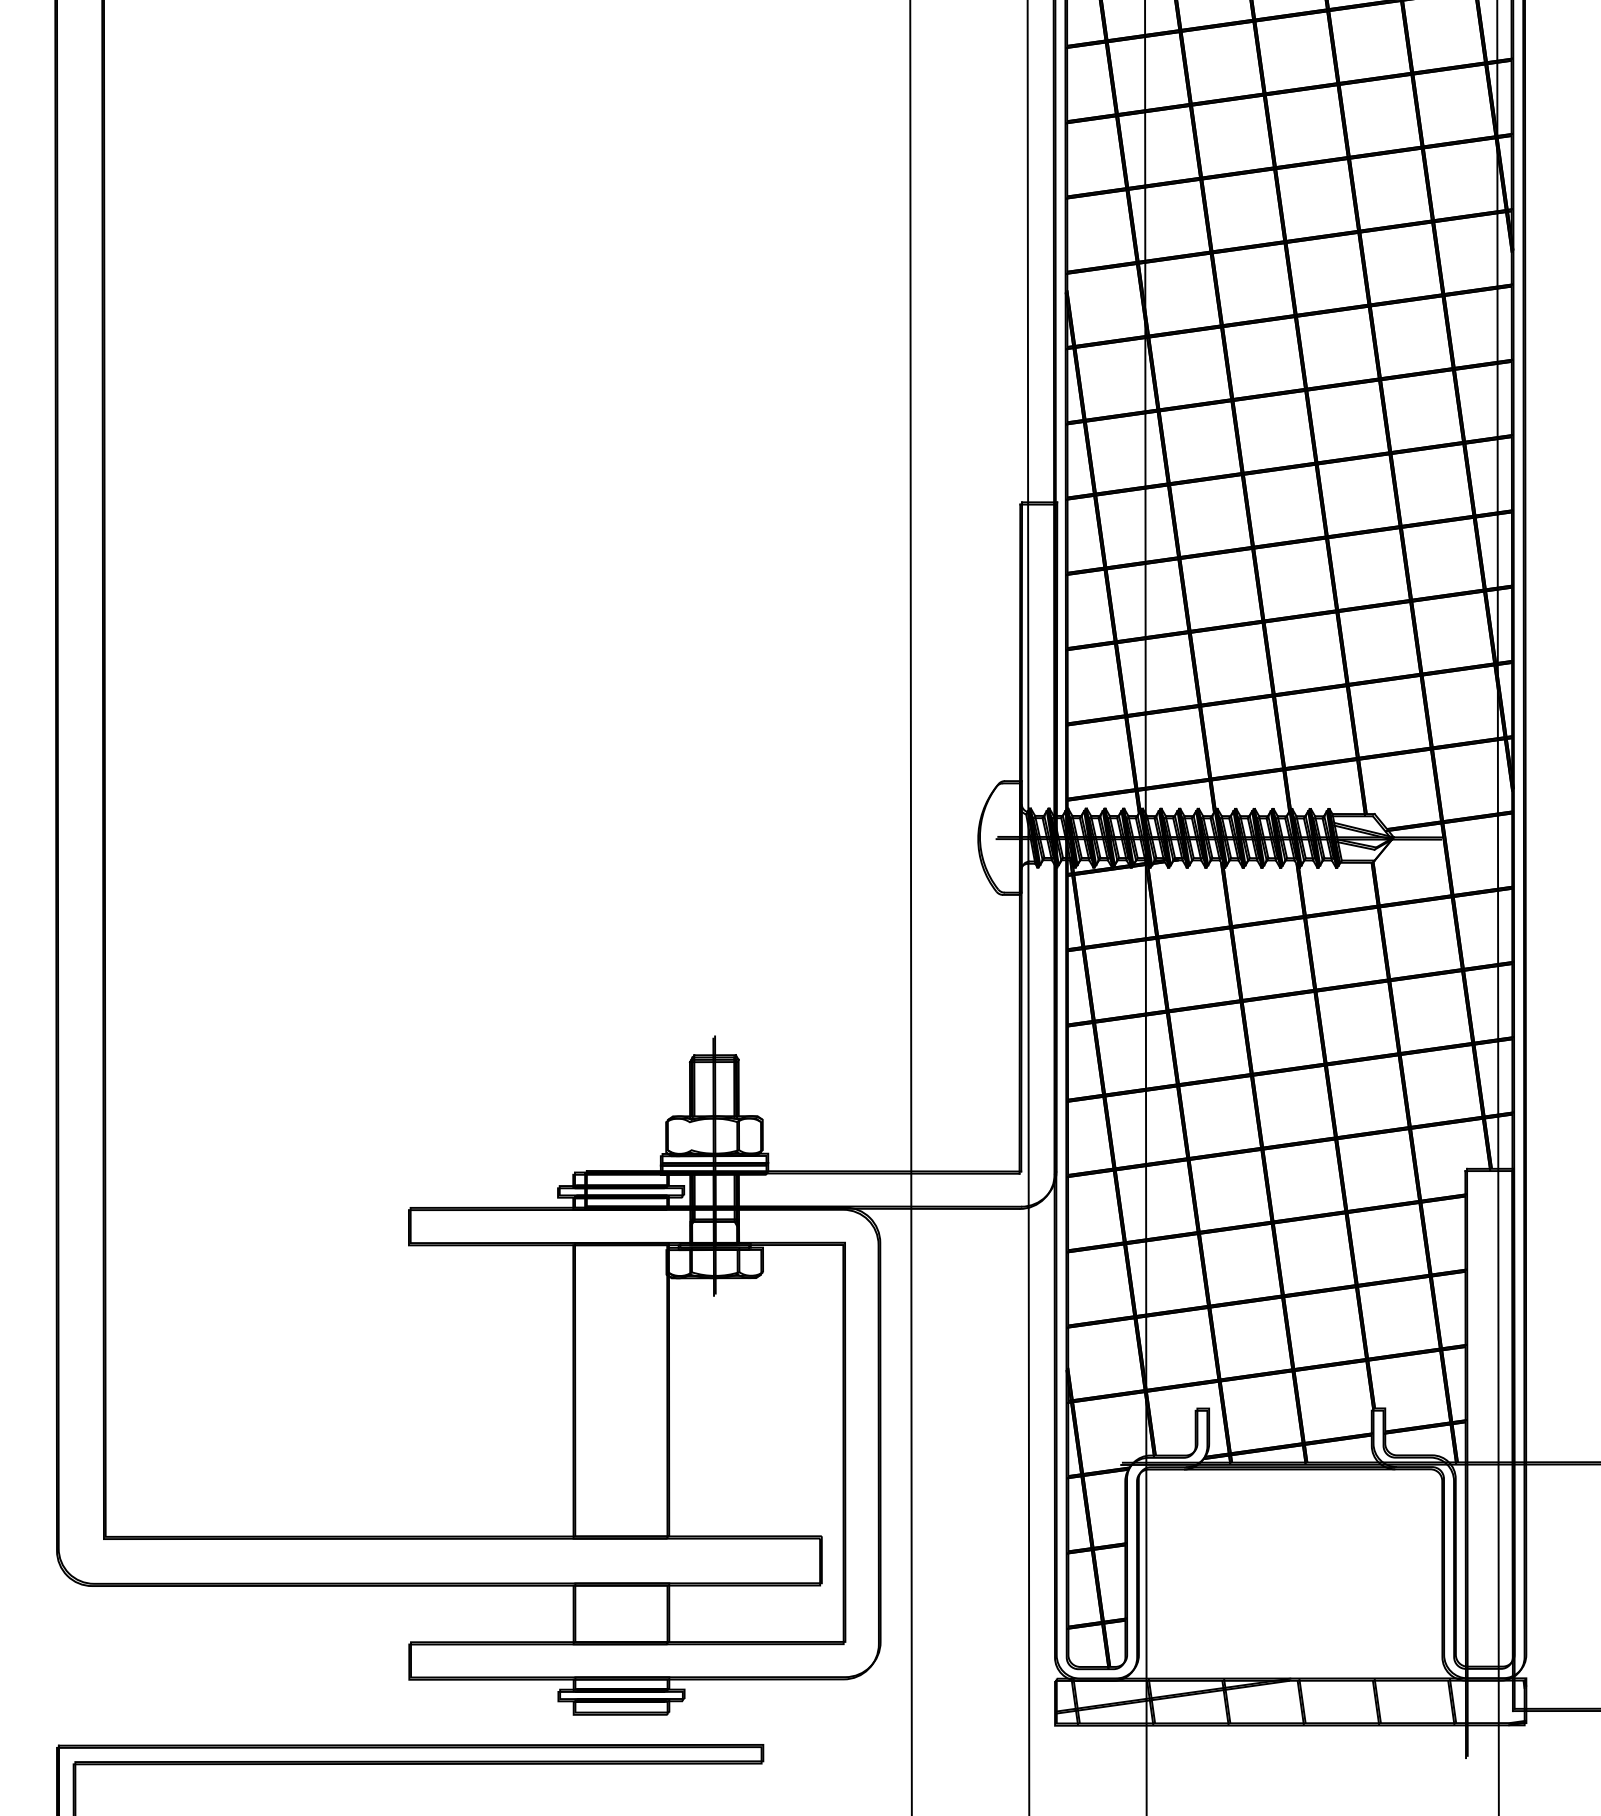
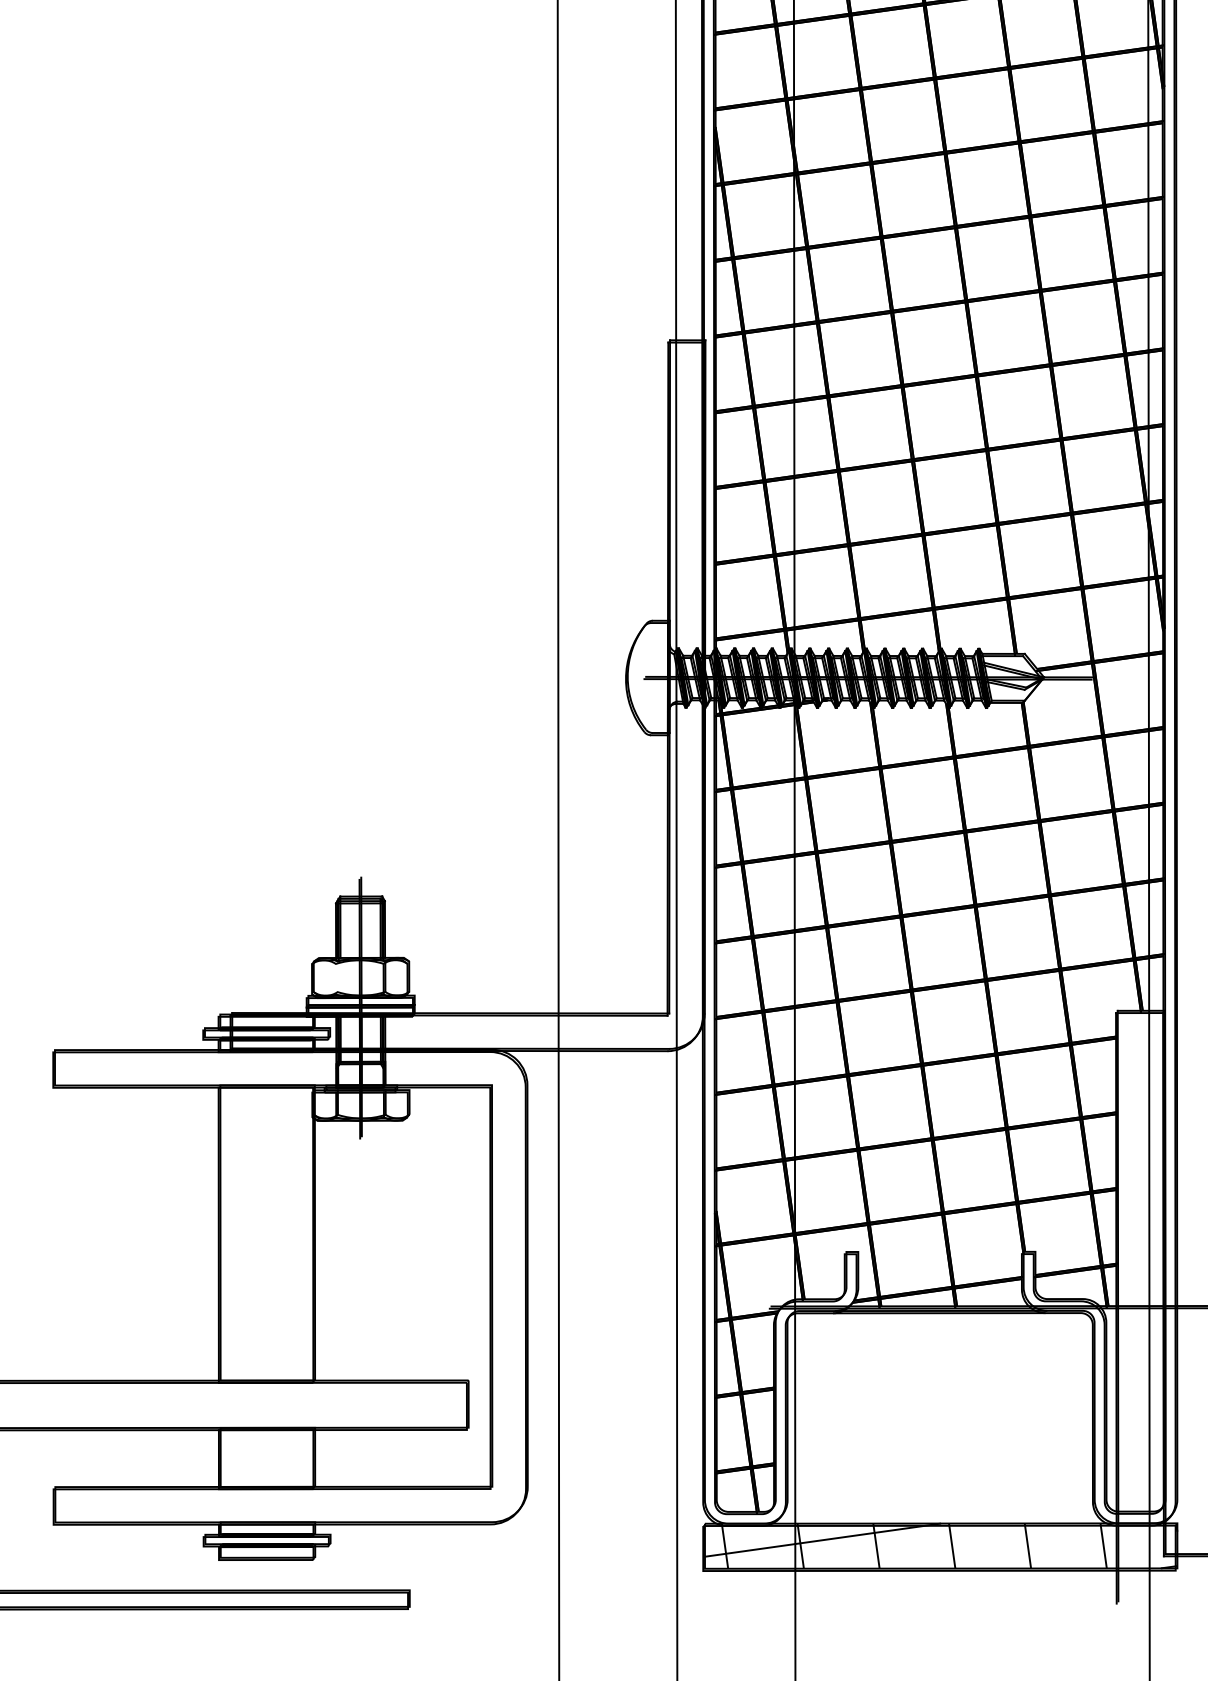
hatch: (1289, 1702) -> (939, 1547), removed

